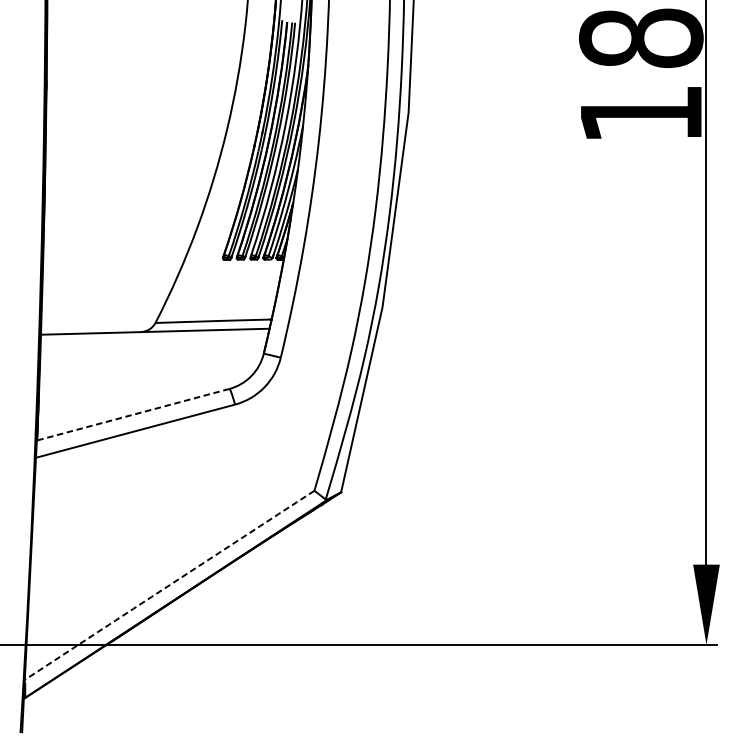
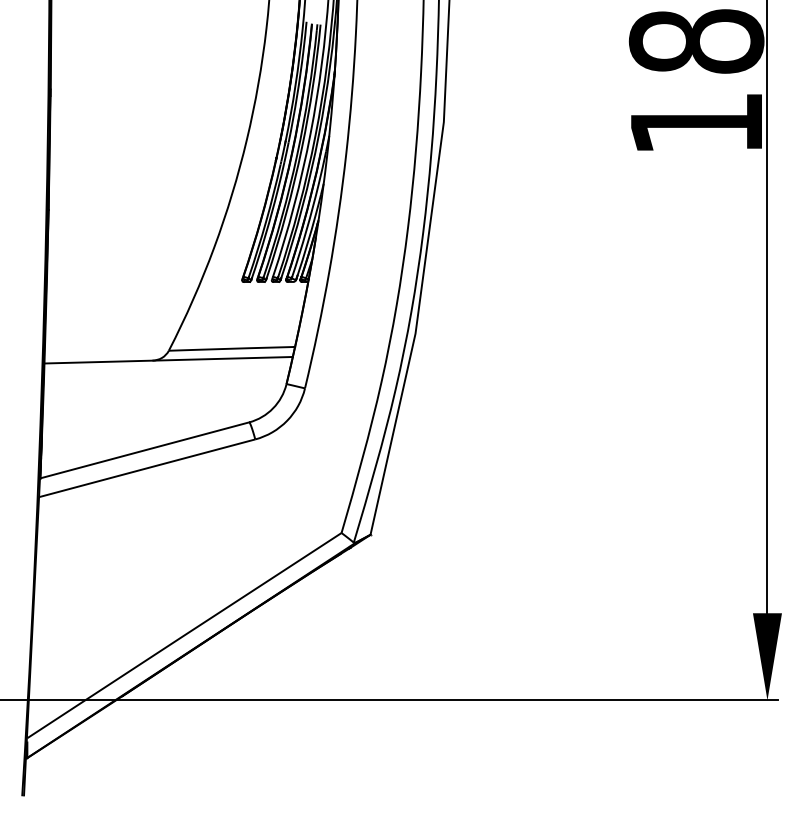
line: (133, 414) -> (144, 450), dashed -> solid
arc: (169, 585) -> (184, 635), dashed -> solid

